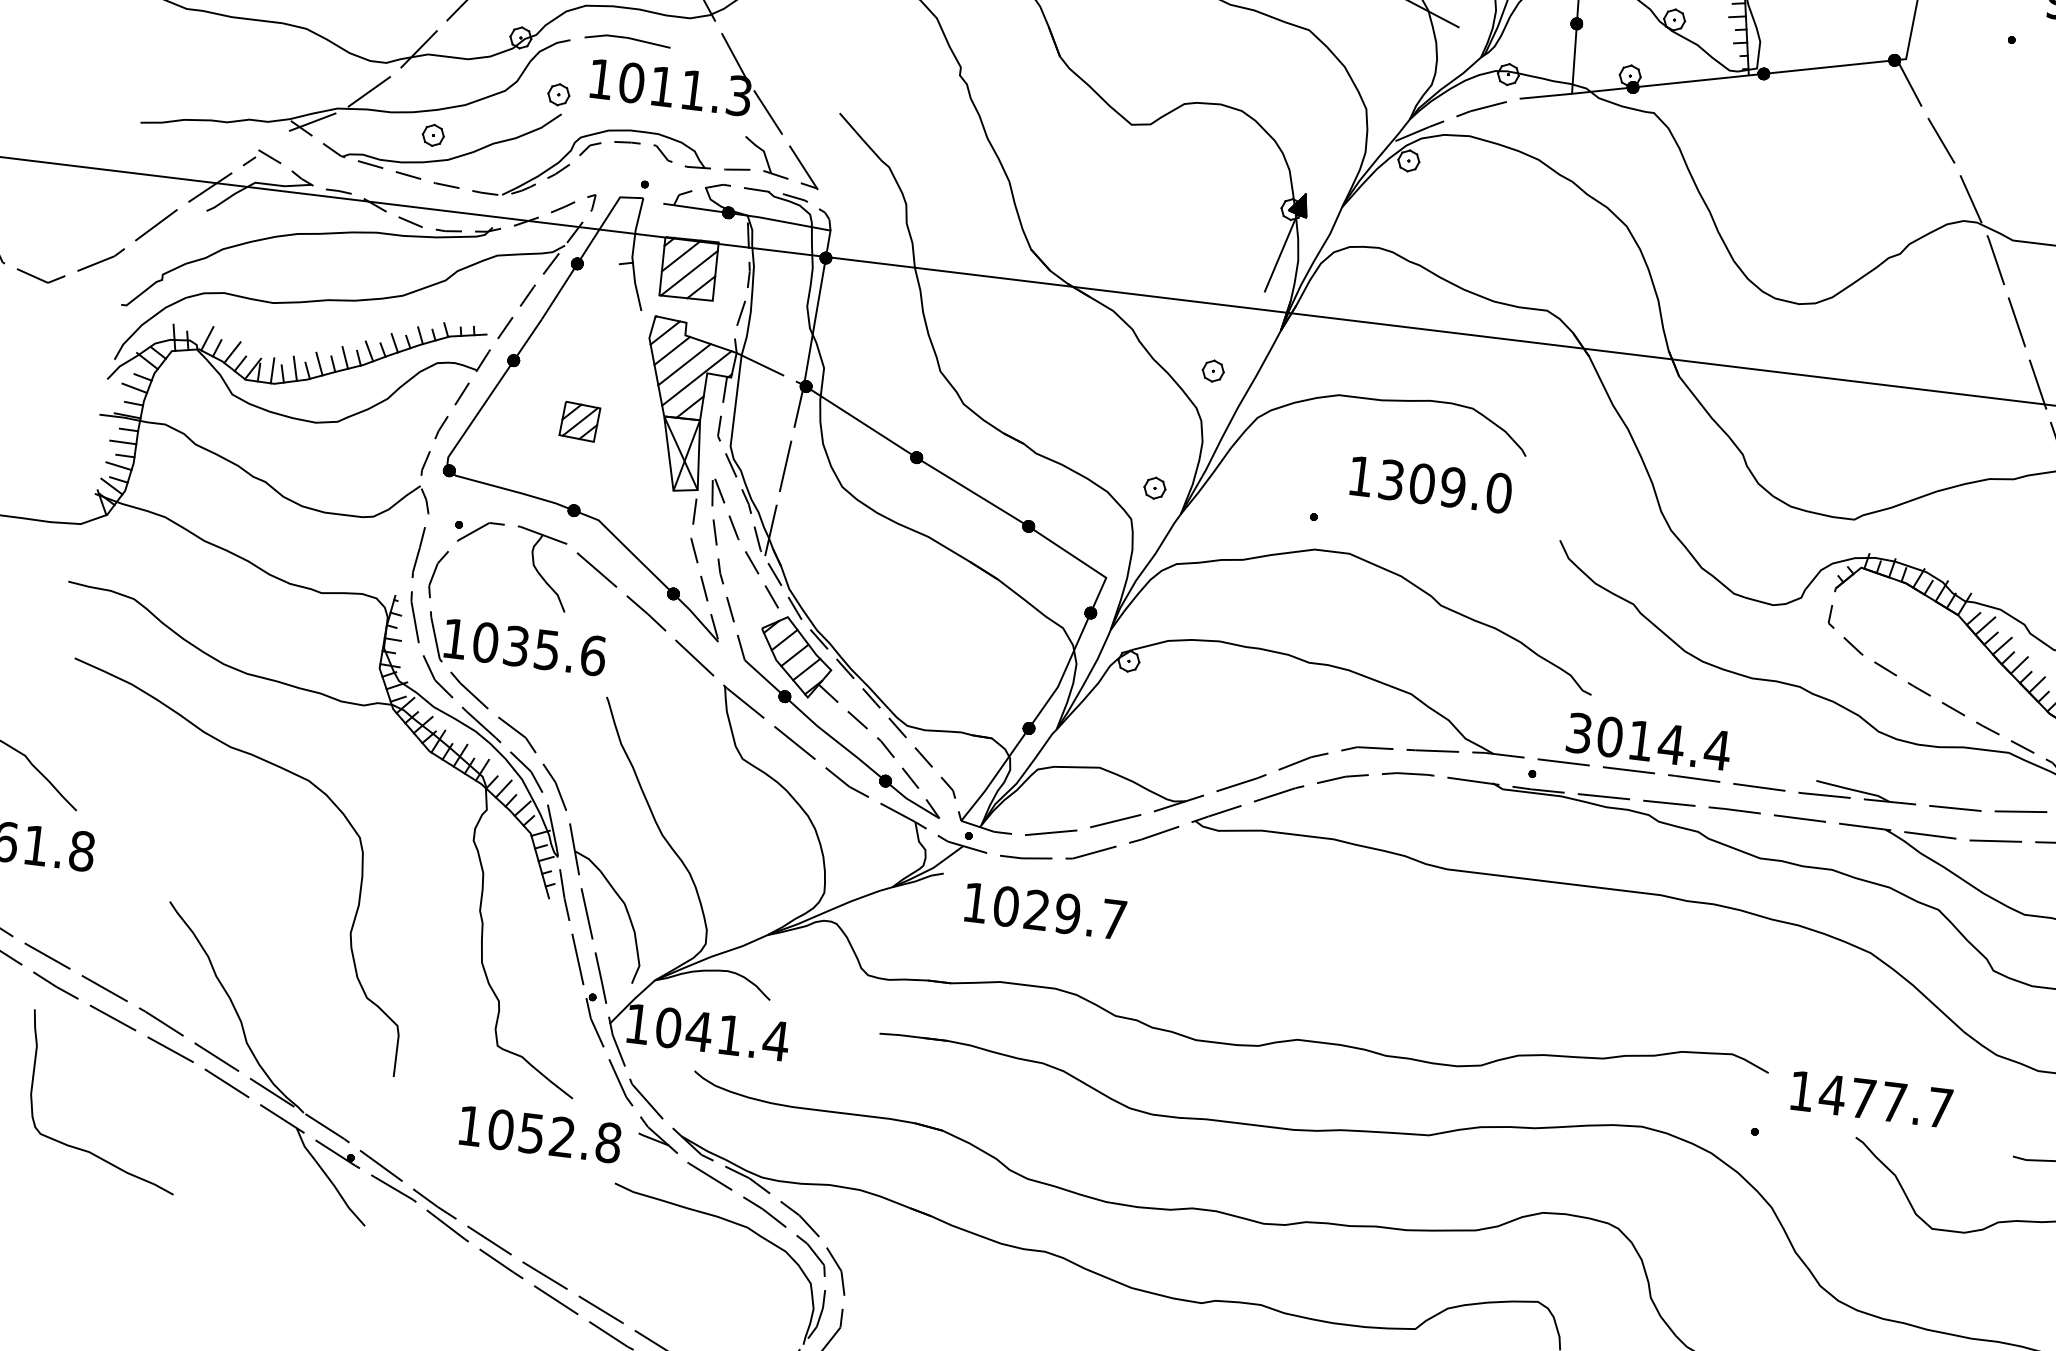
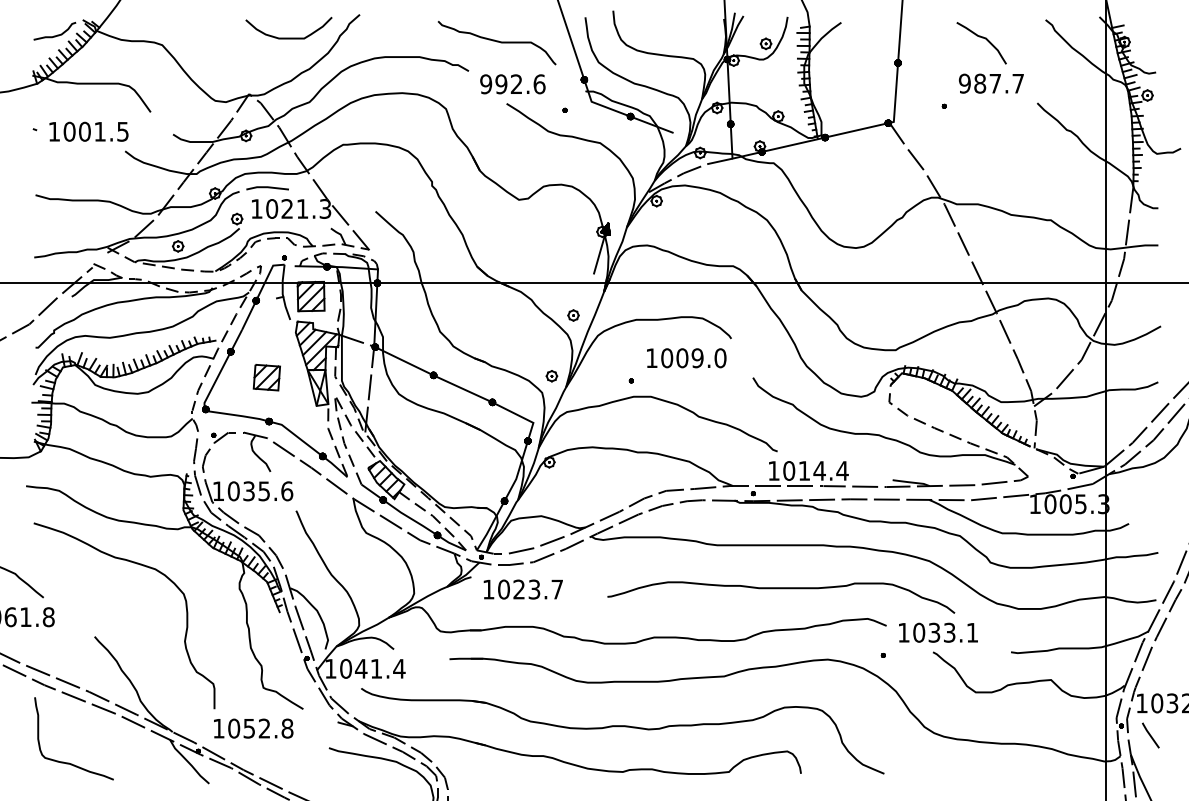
text: (660, 85) -> (286, 208), 1011.3 -> 1021.3
part: (579, 421) -> (266, 377), size x1.43
text: (1392, 480) -> (667, 358), 1309.0 -> 1009.0
text: (1578, 732) -> (773, 470), 3014.4 -> 1014.4
text: (1067, 913) -> (534, 589), 1029.7 -> 1023.7
curve: (1565, 974) -> (781, 589), added
text: (1885, 1100) -> (945, 632), 1477.7 -> 1033.1
text: (540, 1134) -> (253, 728), moved

